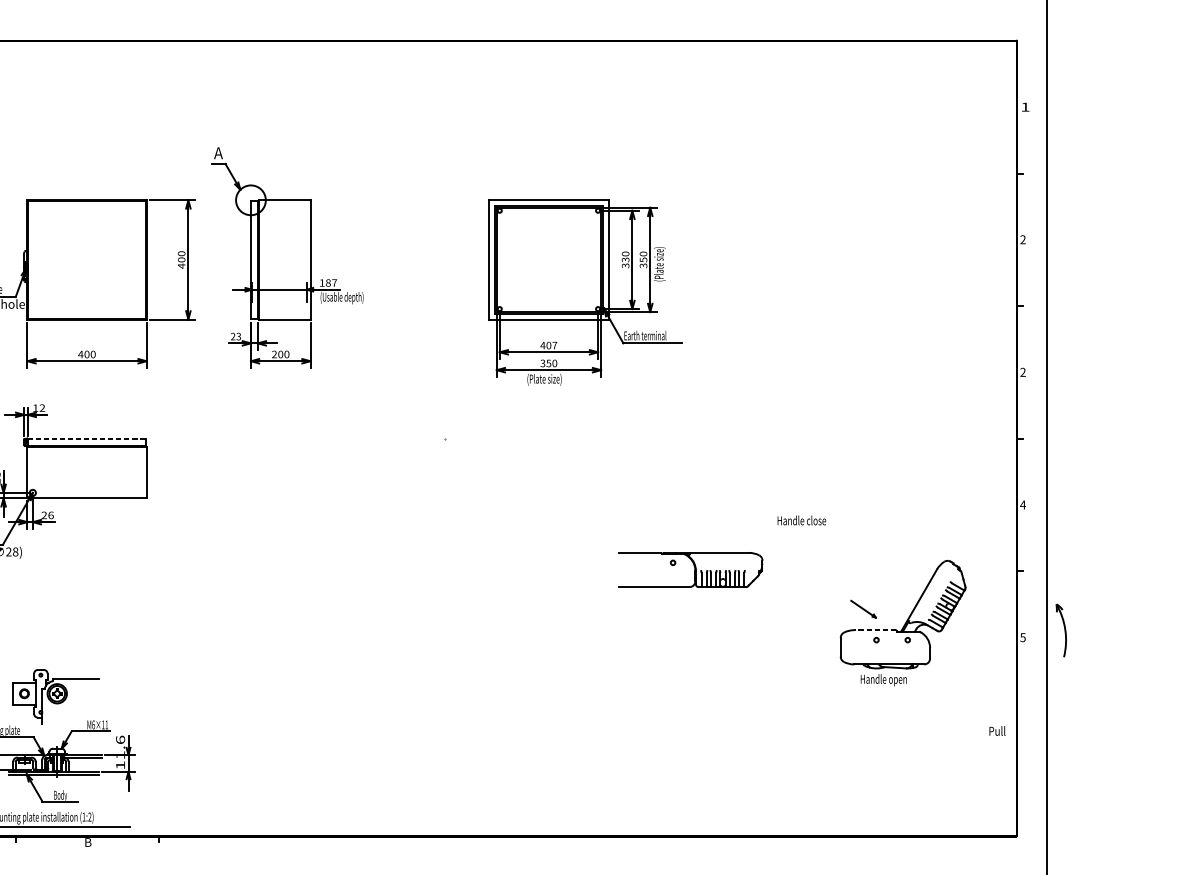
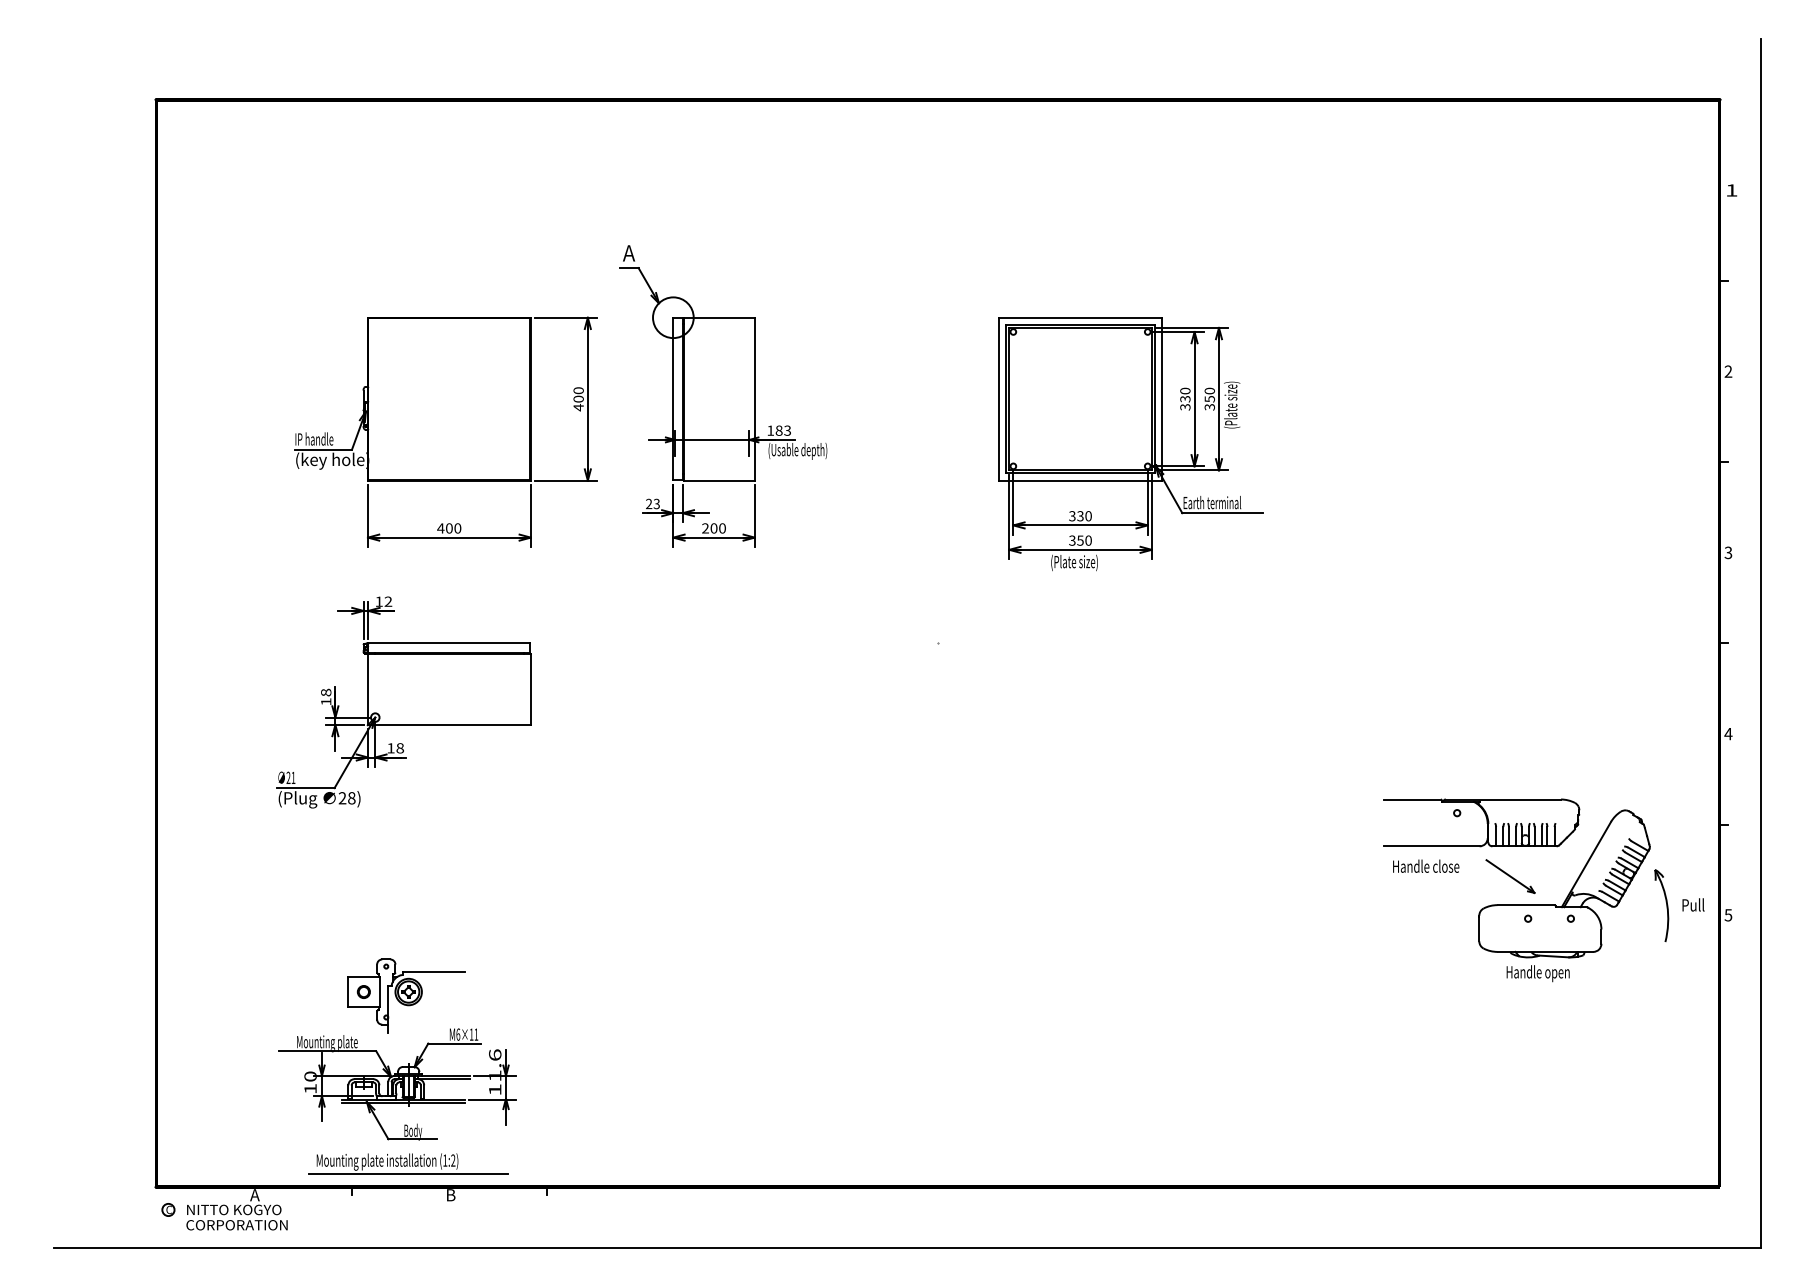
text: (334, 282) -> (787, 430), 187 -> 183
text: (548, 345) -> (1079, 516), 407 -> 330
text: (1023, 372) -> (1728, 553), 2 -> 3
line: (87, 438) -> (449, 643), dashed -> solid
text: (47, 515) -> (395, 748), 26 -> 18
text: (802, 519) -> (1426, 865), moved
part: (690, 569) -> (1481, 822), moved
part: (863, 609) -> (1510, 876), size x1.43
line: (874, 630) -> (1525, 905), dashed -> solid
part: (1061, 630) -> (1661, 905), moved
text: (997, 730) -> (1693, 904), moved

